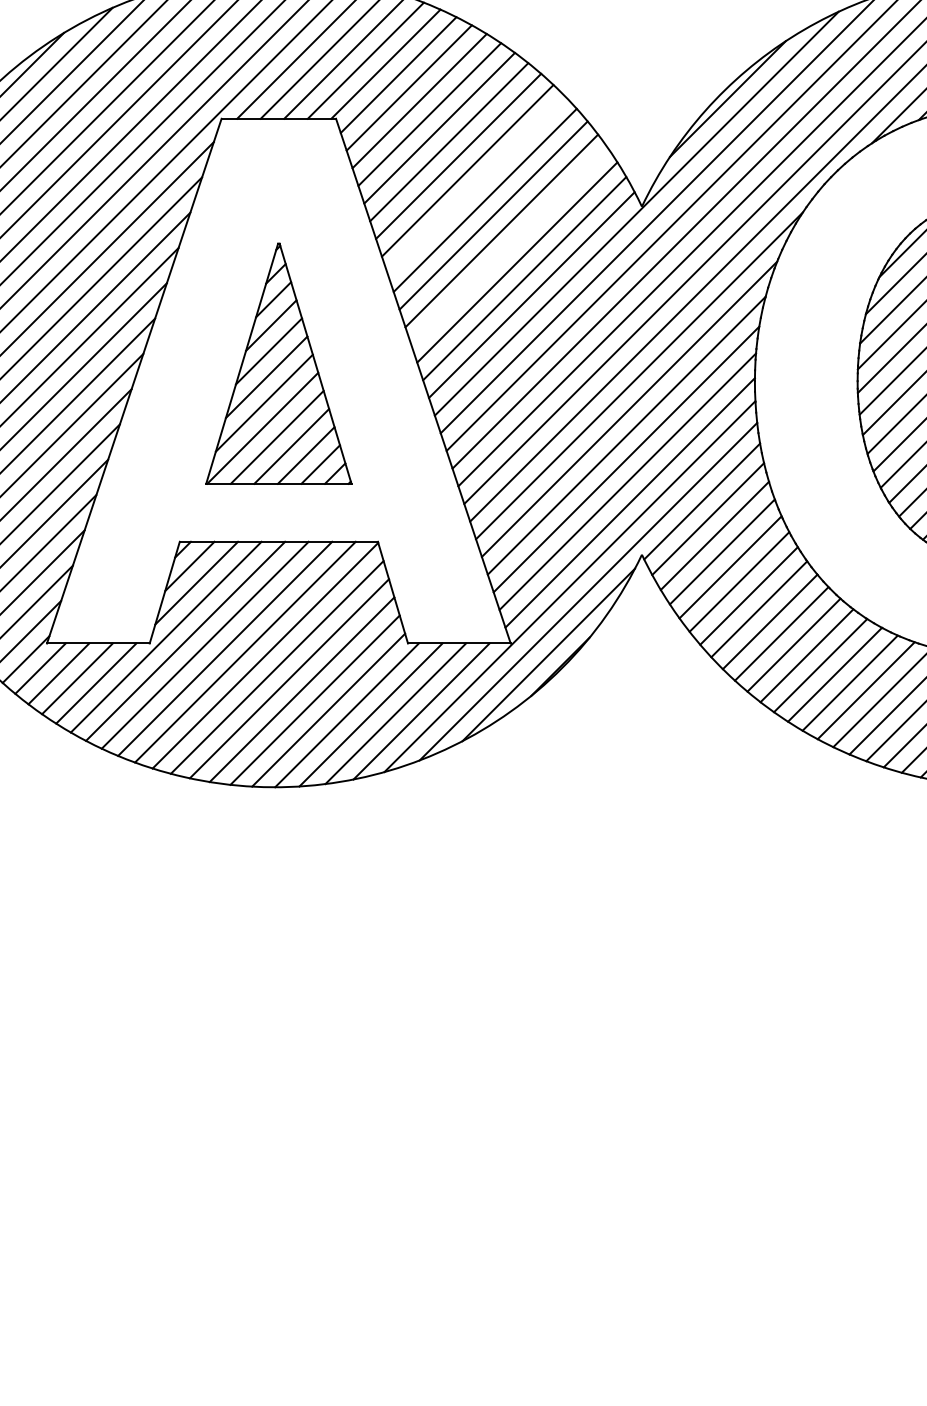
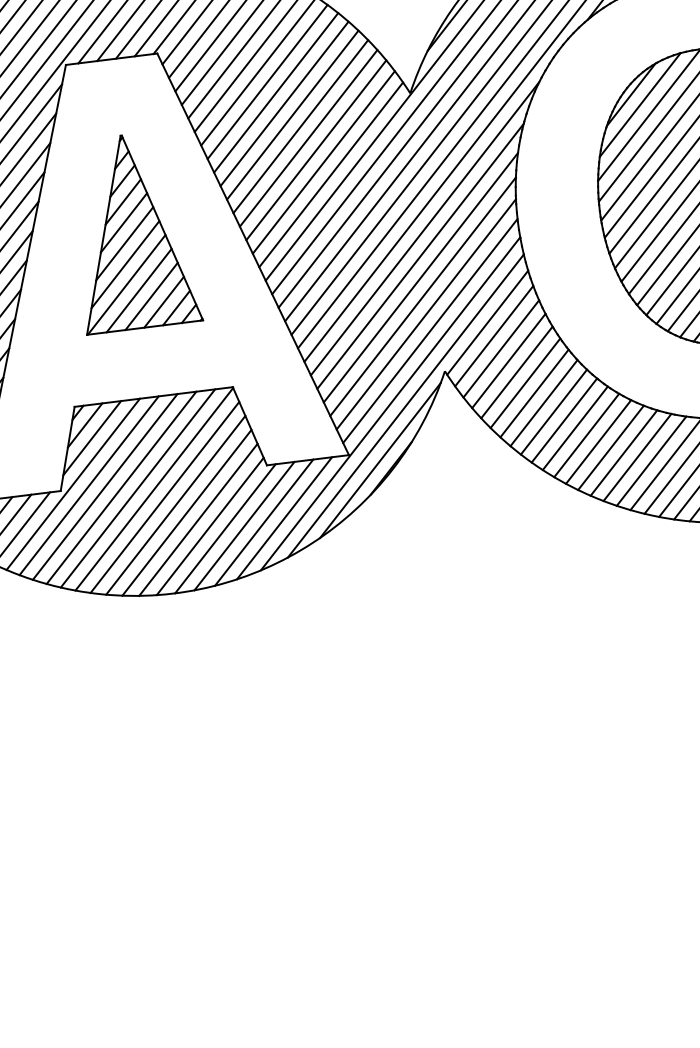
line: (476, 185) -> (276, 92), added
line: (509, 246) -> (308, 138), added
part: (278, 363) -> (132, 231), moved

